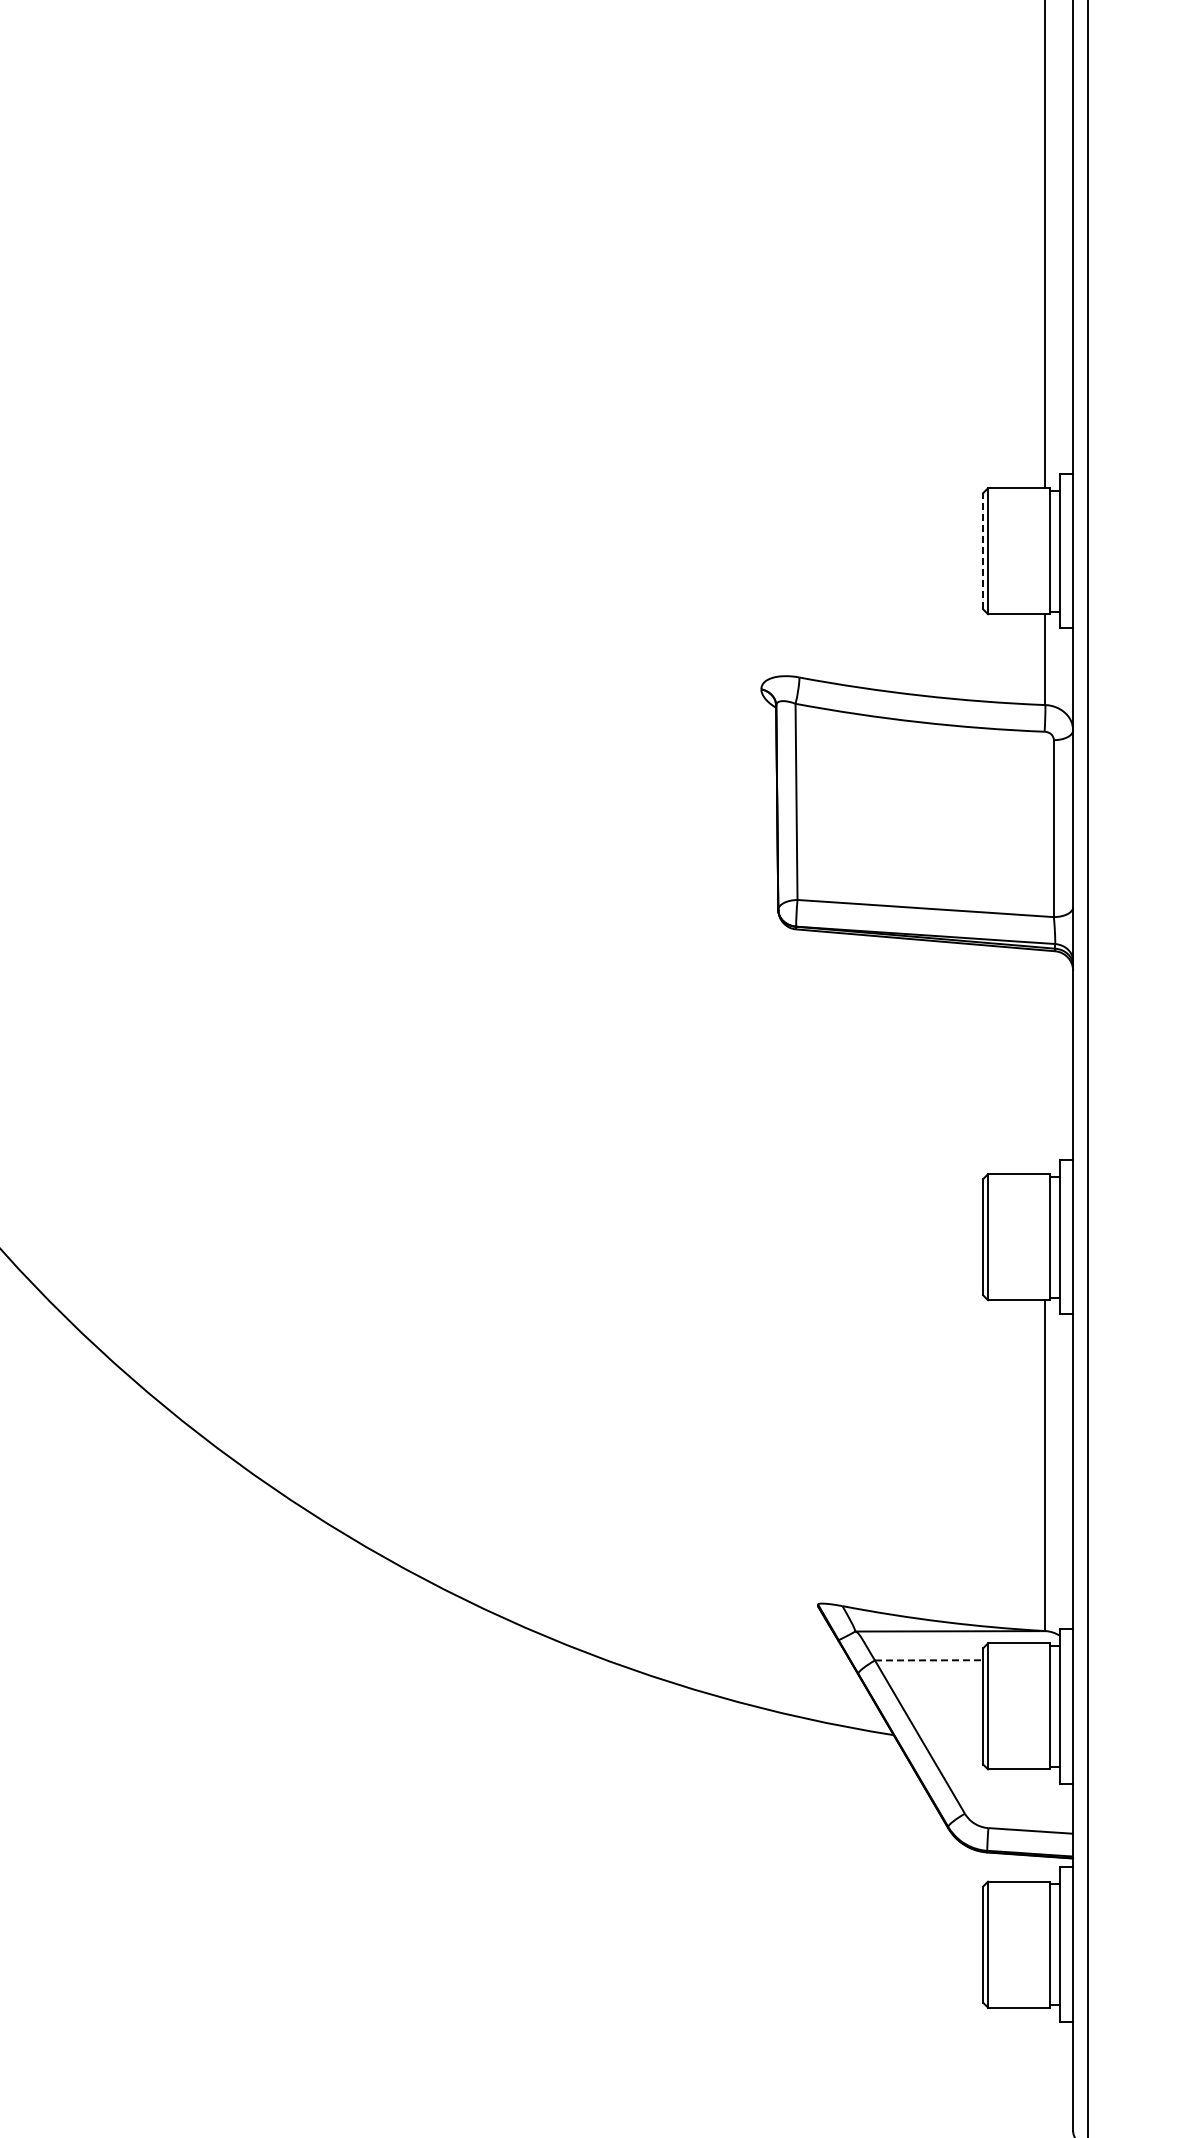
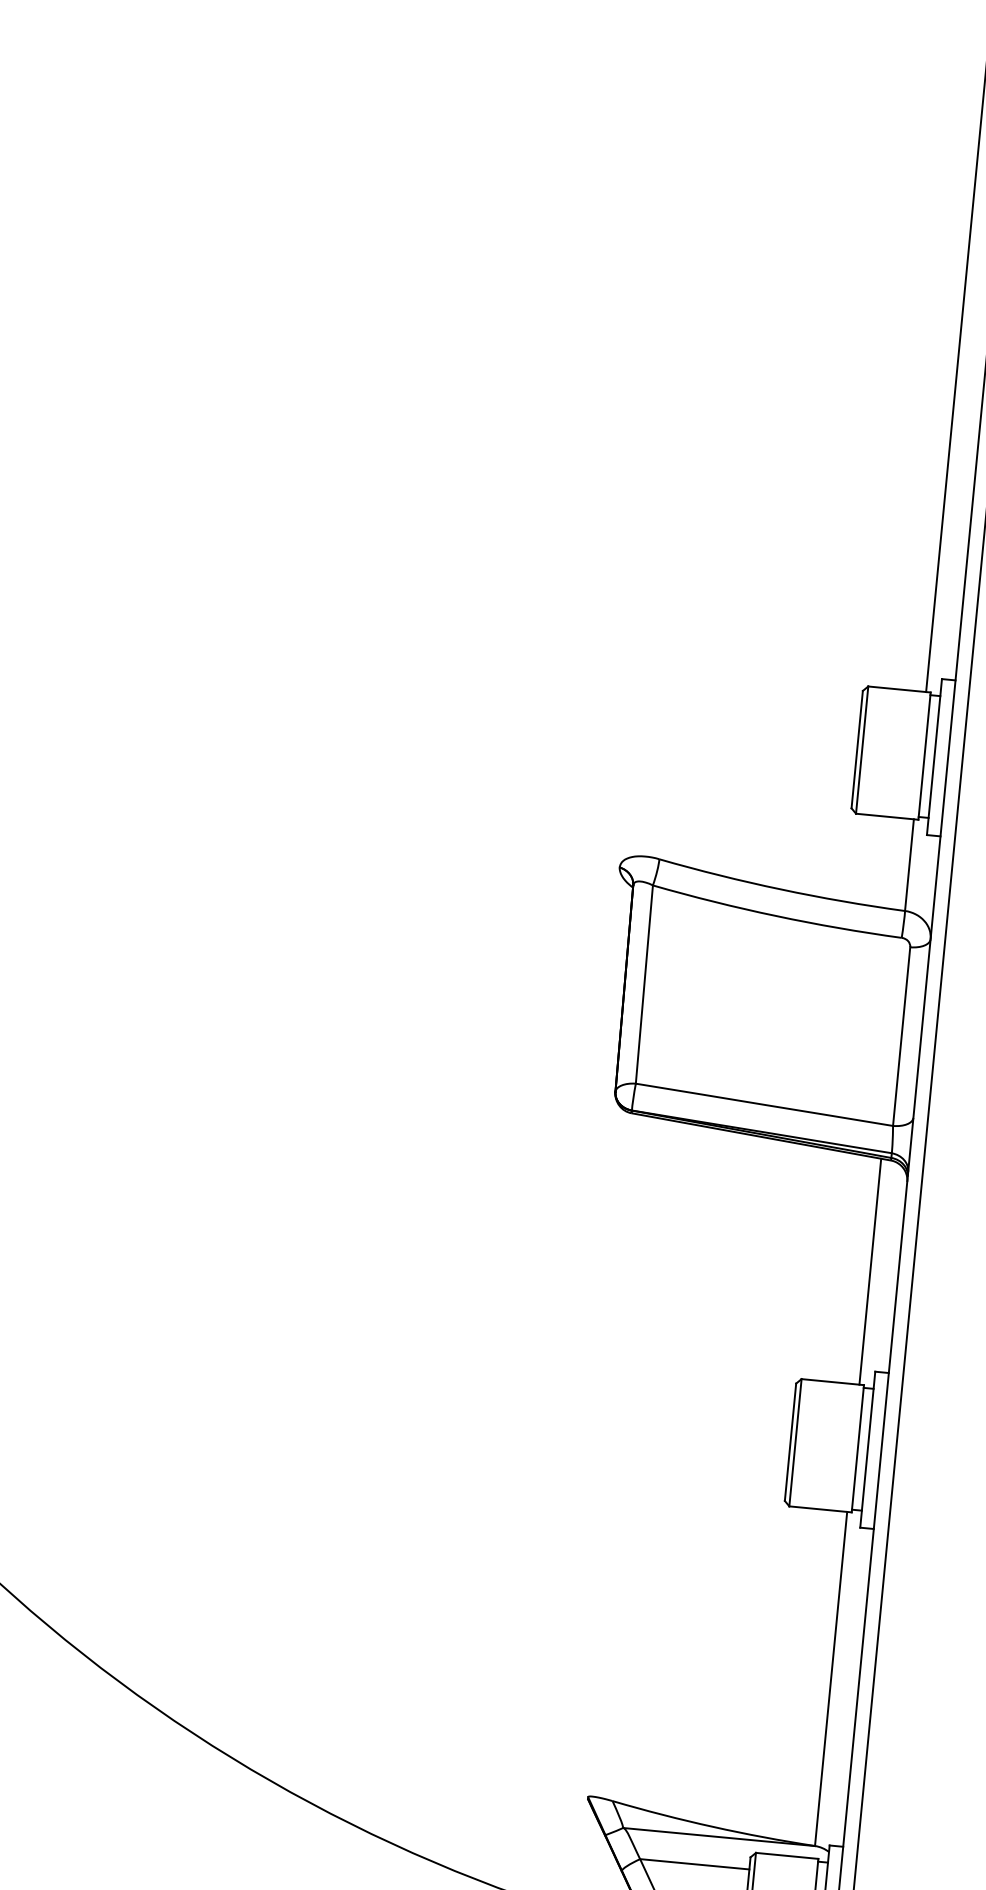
line: (983, 550) -> (857, 748), dashed -> solid
line: (1045, 1062) -> (870, 1271), added
line: (929, 1660) -> (695, 1864), dashed -> solid

